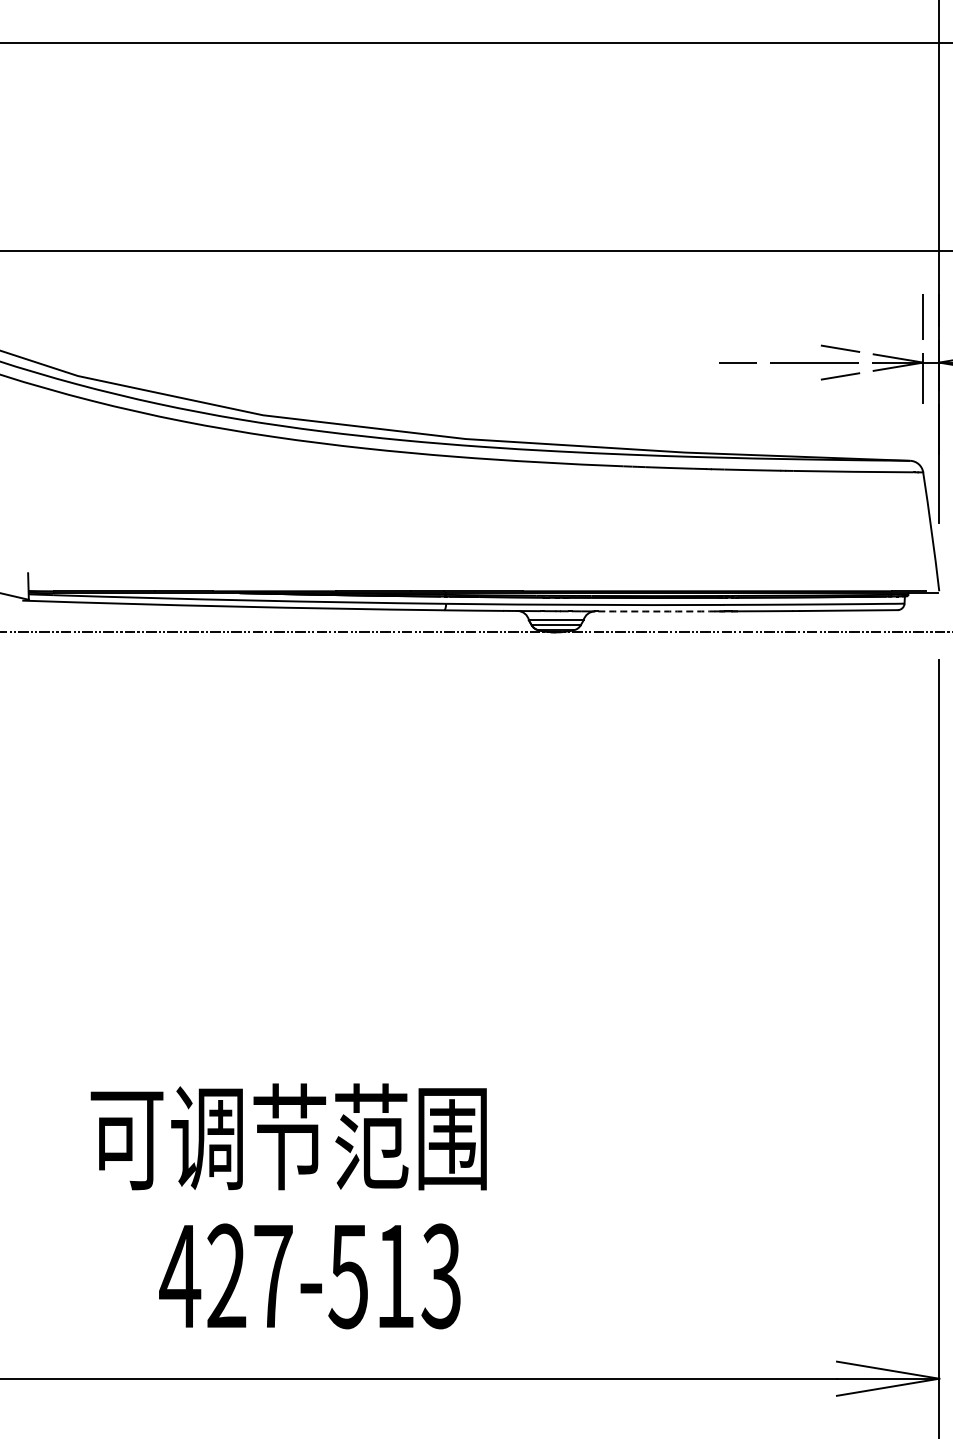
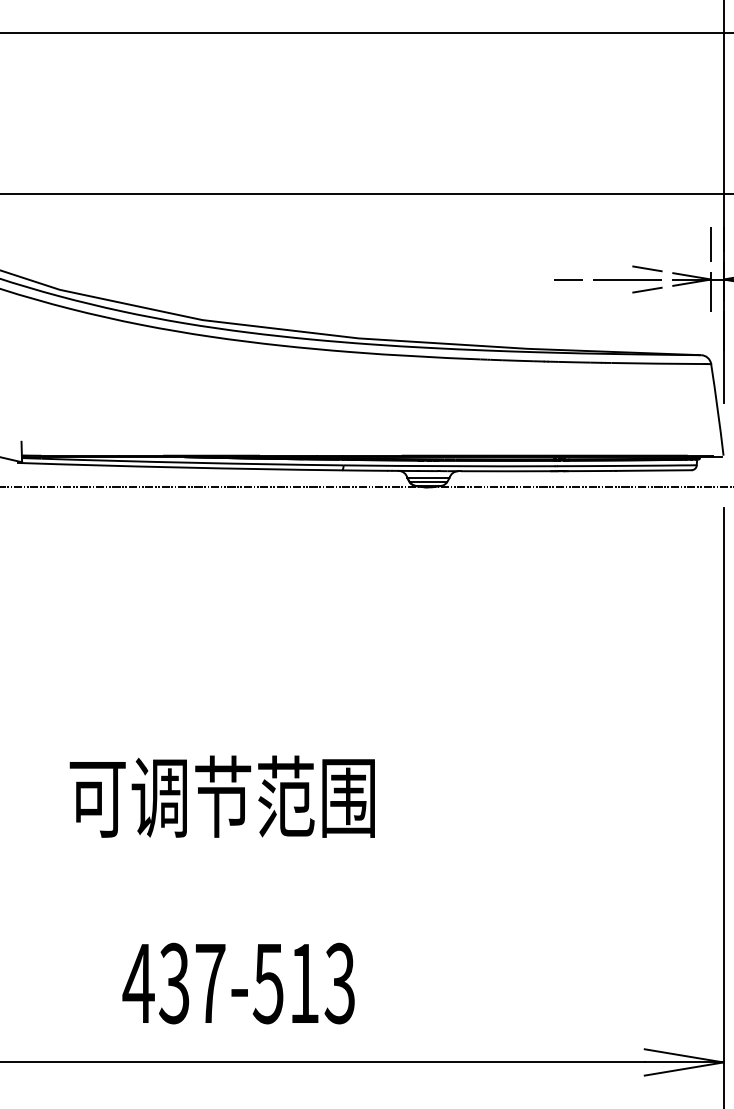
arc: (661, 611) -> (509, 471), dashed -> solid
text: (288, 1136) -> (222, 796), moved
text: (226, 1276) -> (174, 983), 427-513 -> 437-513

